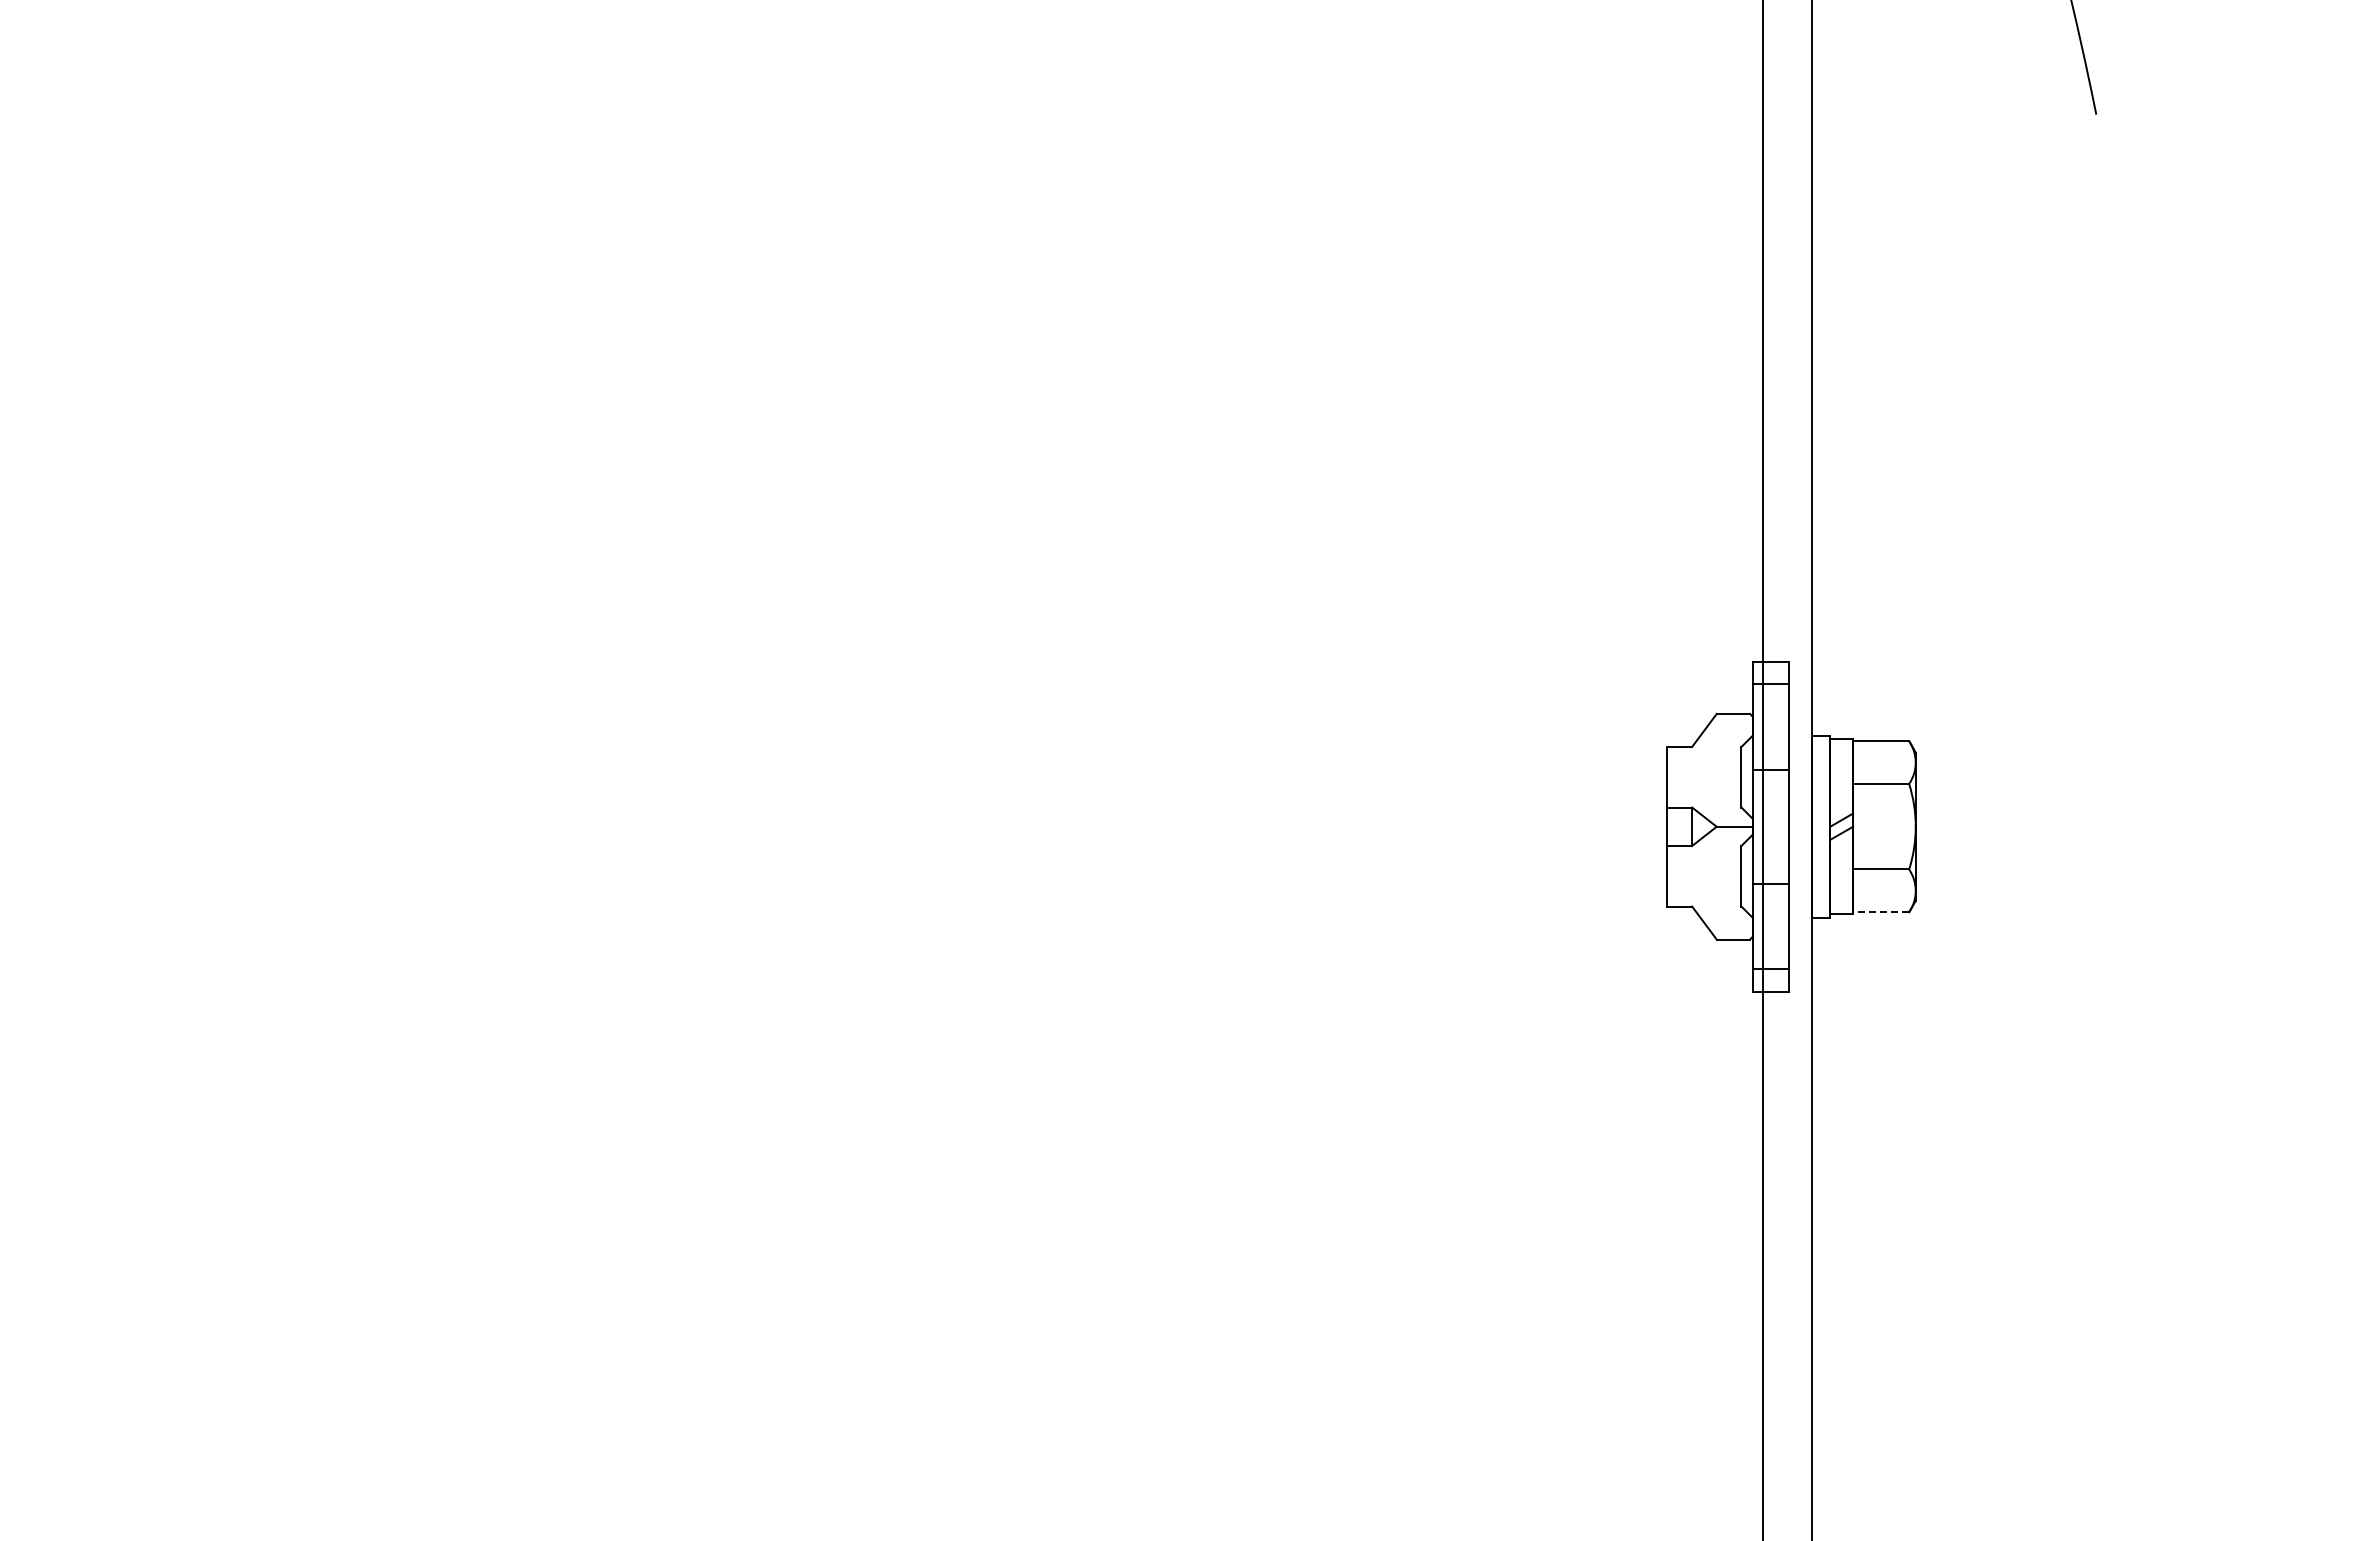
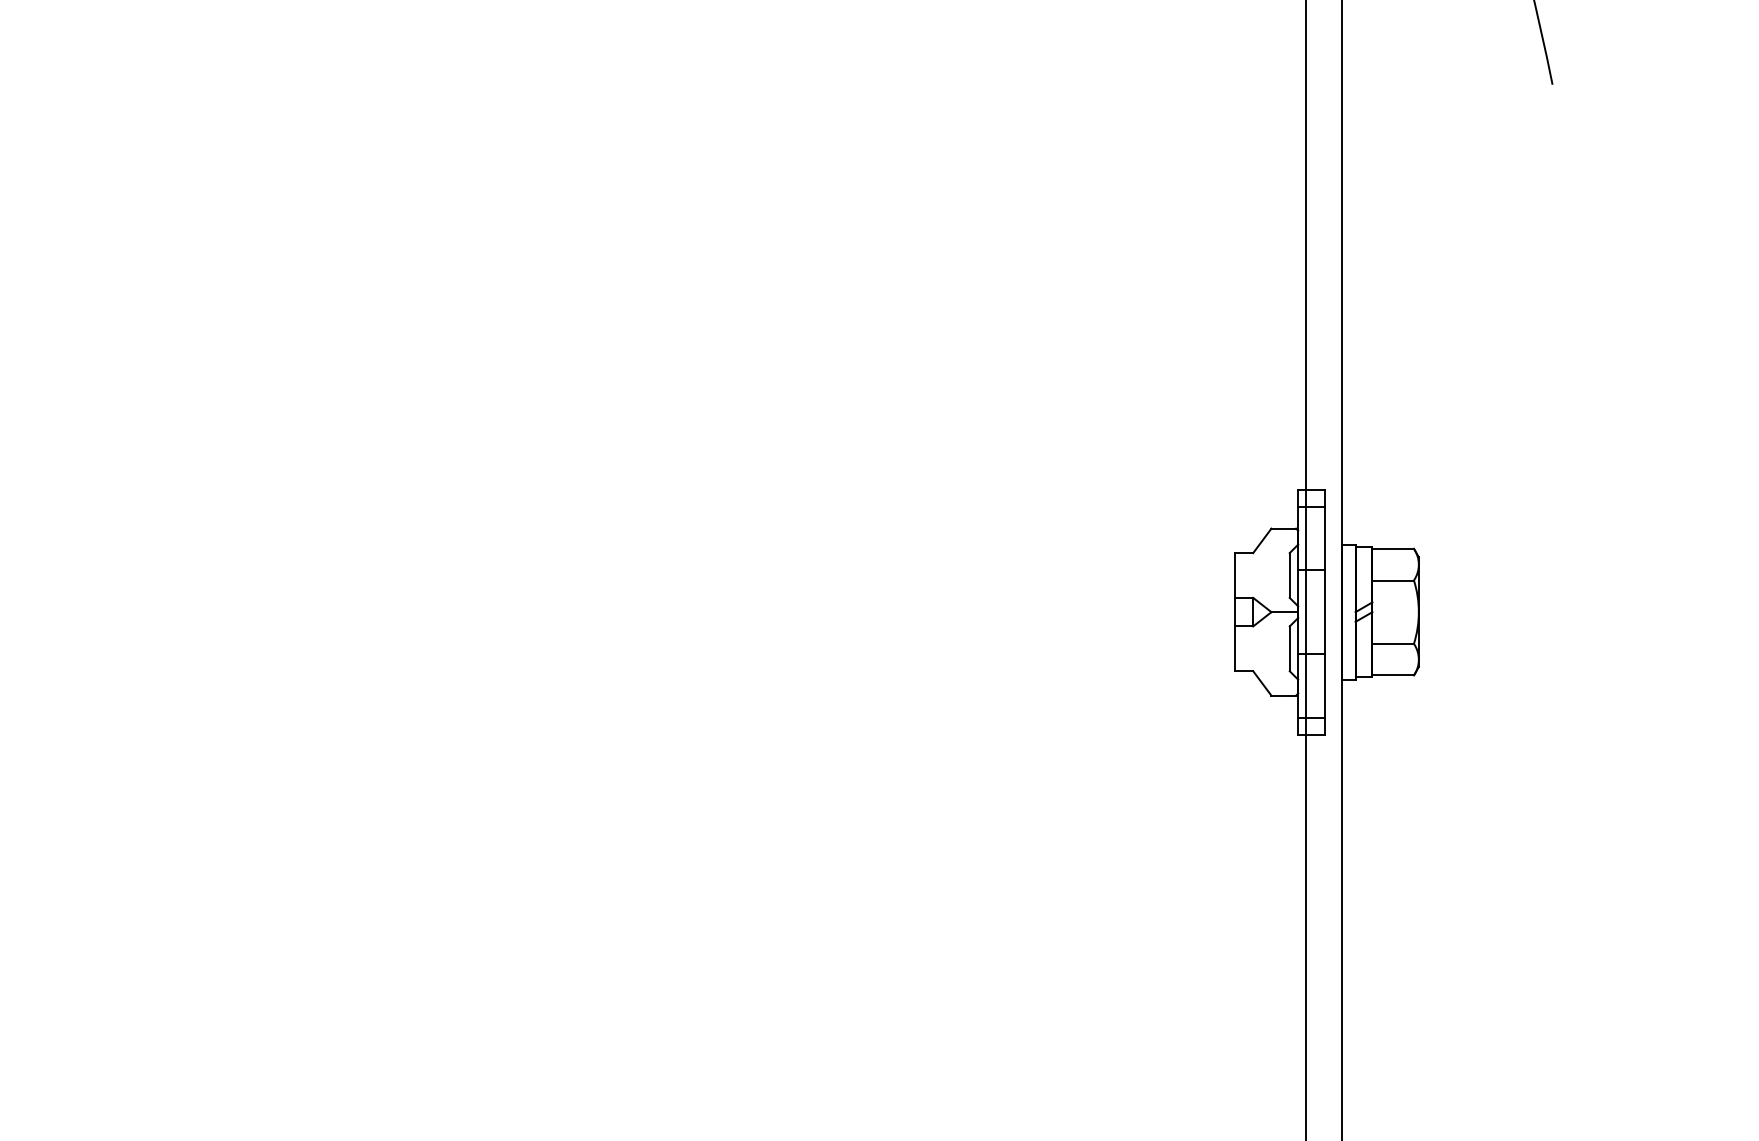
line: (1880, 912) -> (1392, 675), dashed -> solid

